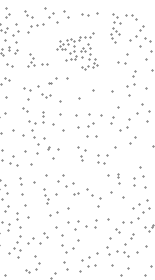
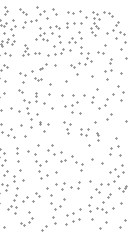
part: (76, 51) -> (63, 42), size x1.67
part: (118, 178) -> (97, 136), moved
part: (46, 196) -> (38, 162), size x1.43

